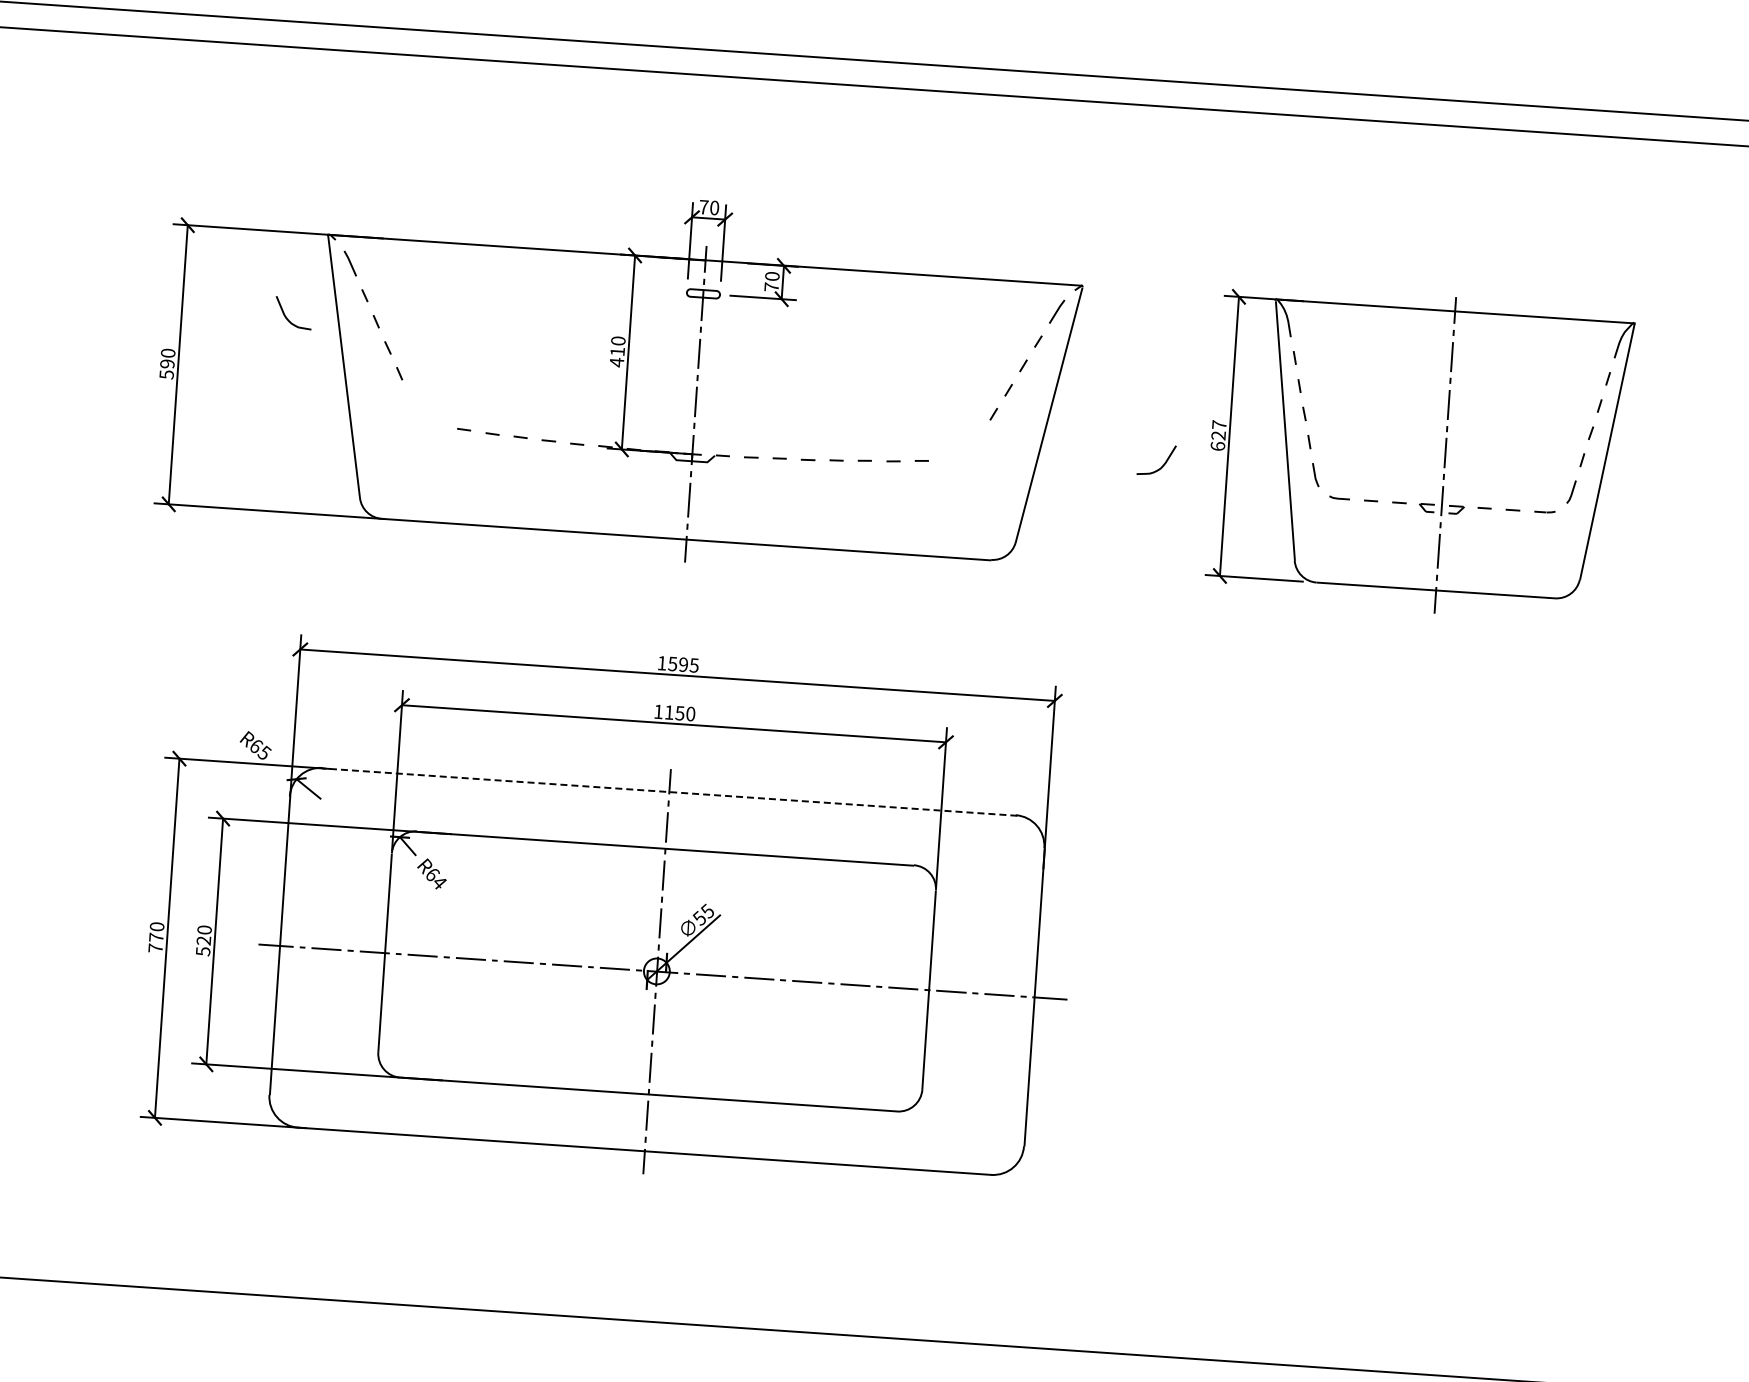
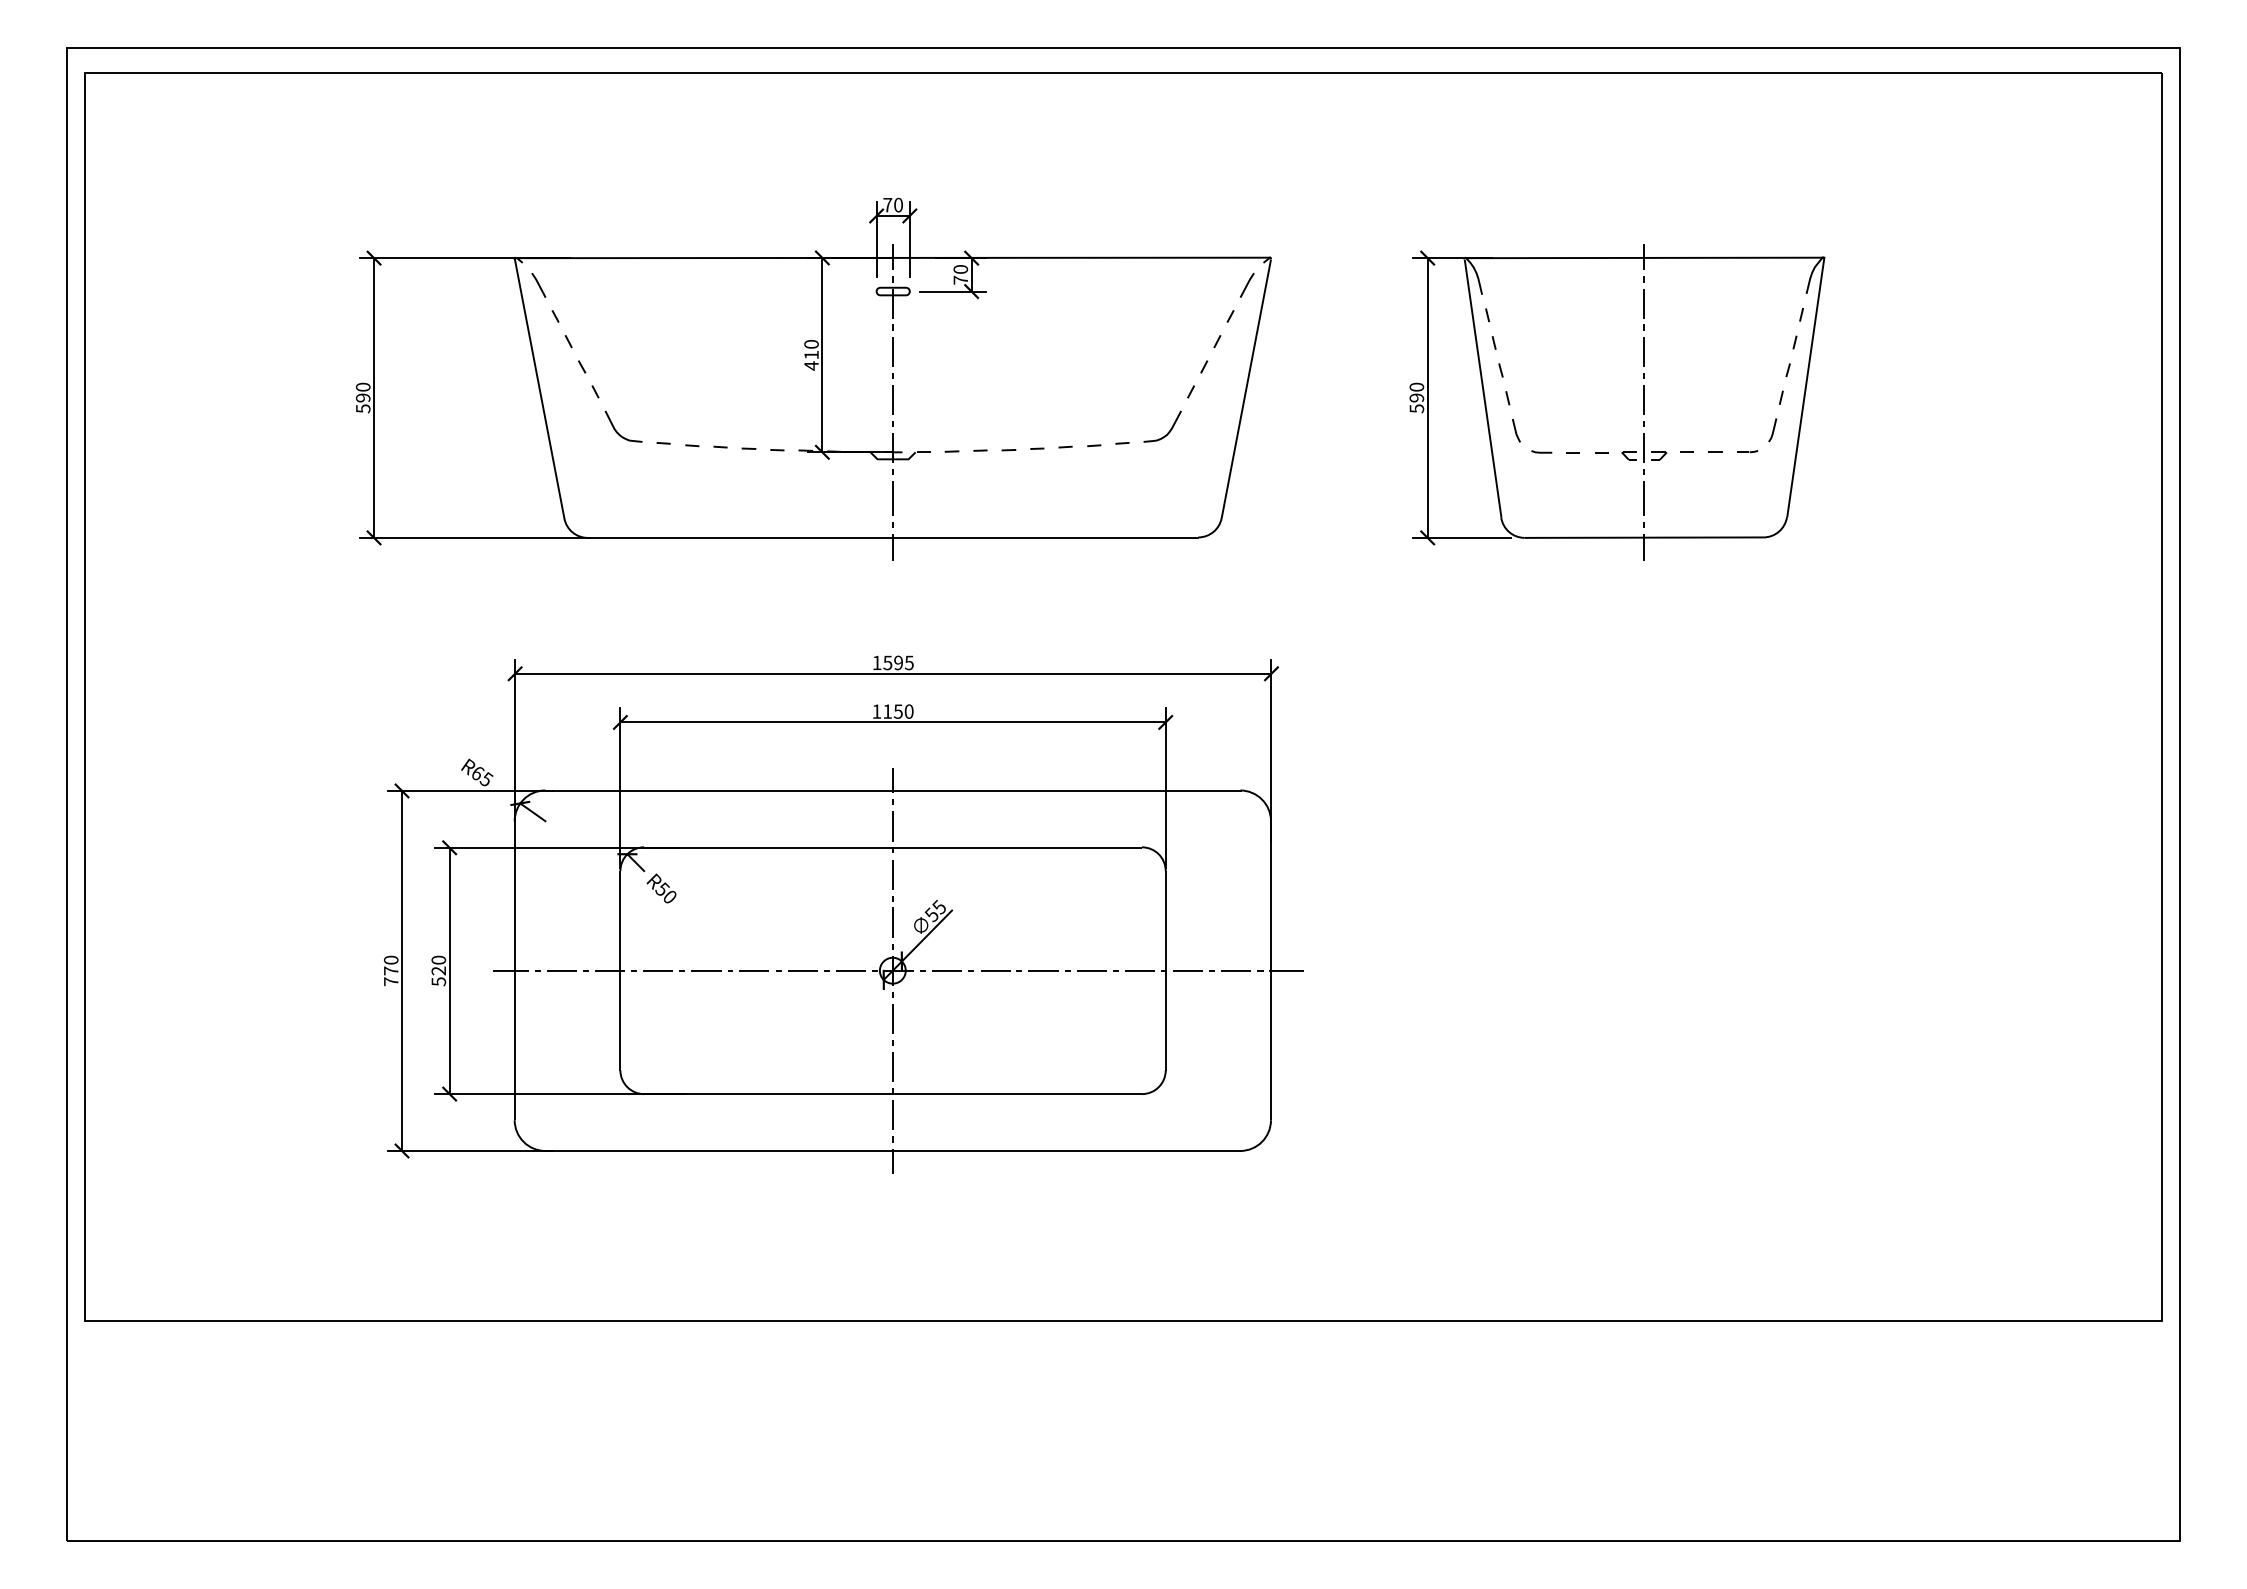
curve: (287, 317) -> (617, 431), moved
text: (1218, 435) -> (1416, 397), 627 -> 590
curve: (1162, 465) -> (1168, 431), moved
line: (669, 791) -> (893, 790), dashed -> solid
text: (435, 877) -> (665, 892), R64 -> R50

